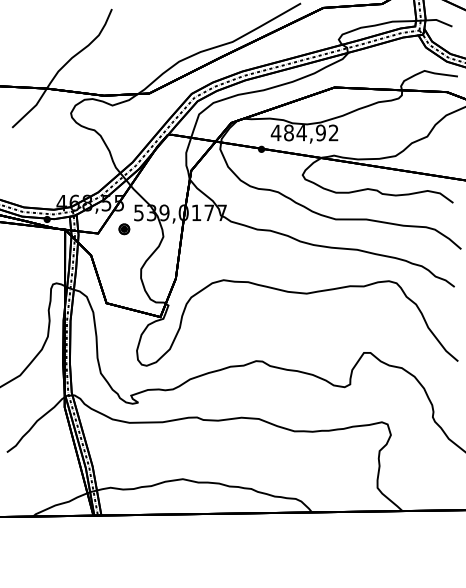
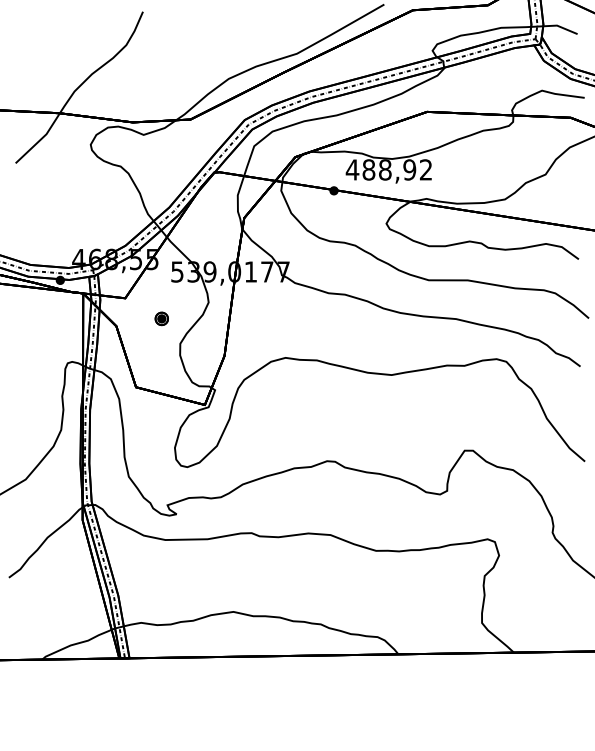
text: (301, 132) -> (384, 169), 484,92 -> 488,92
part: (124, 228) -> (161, 318), moved

